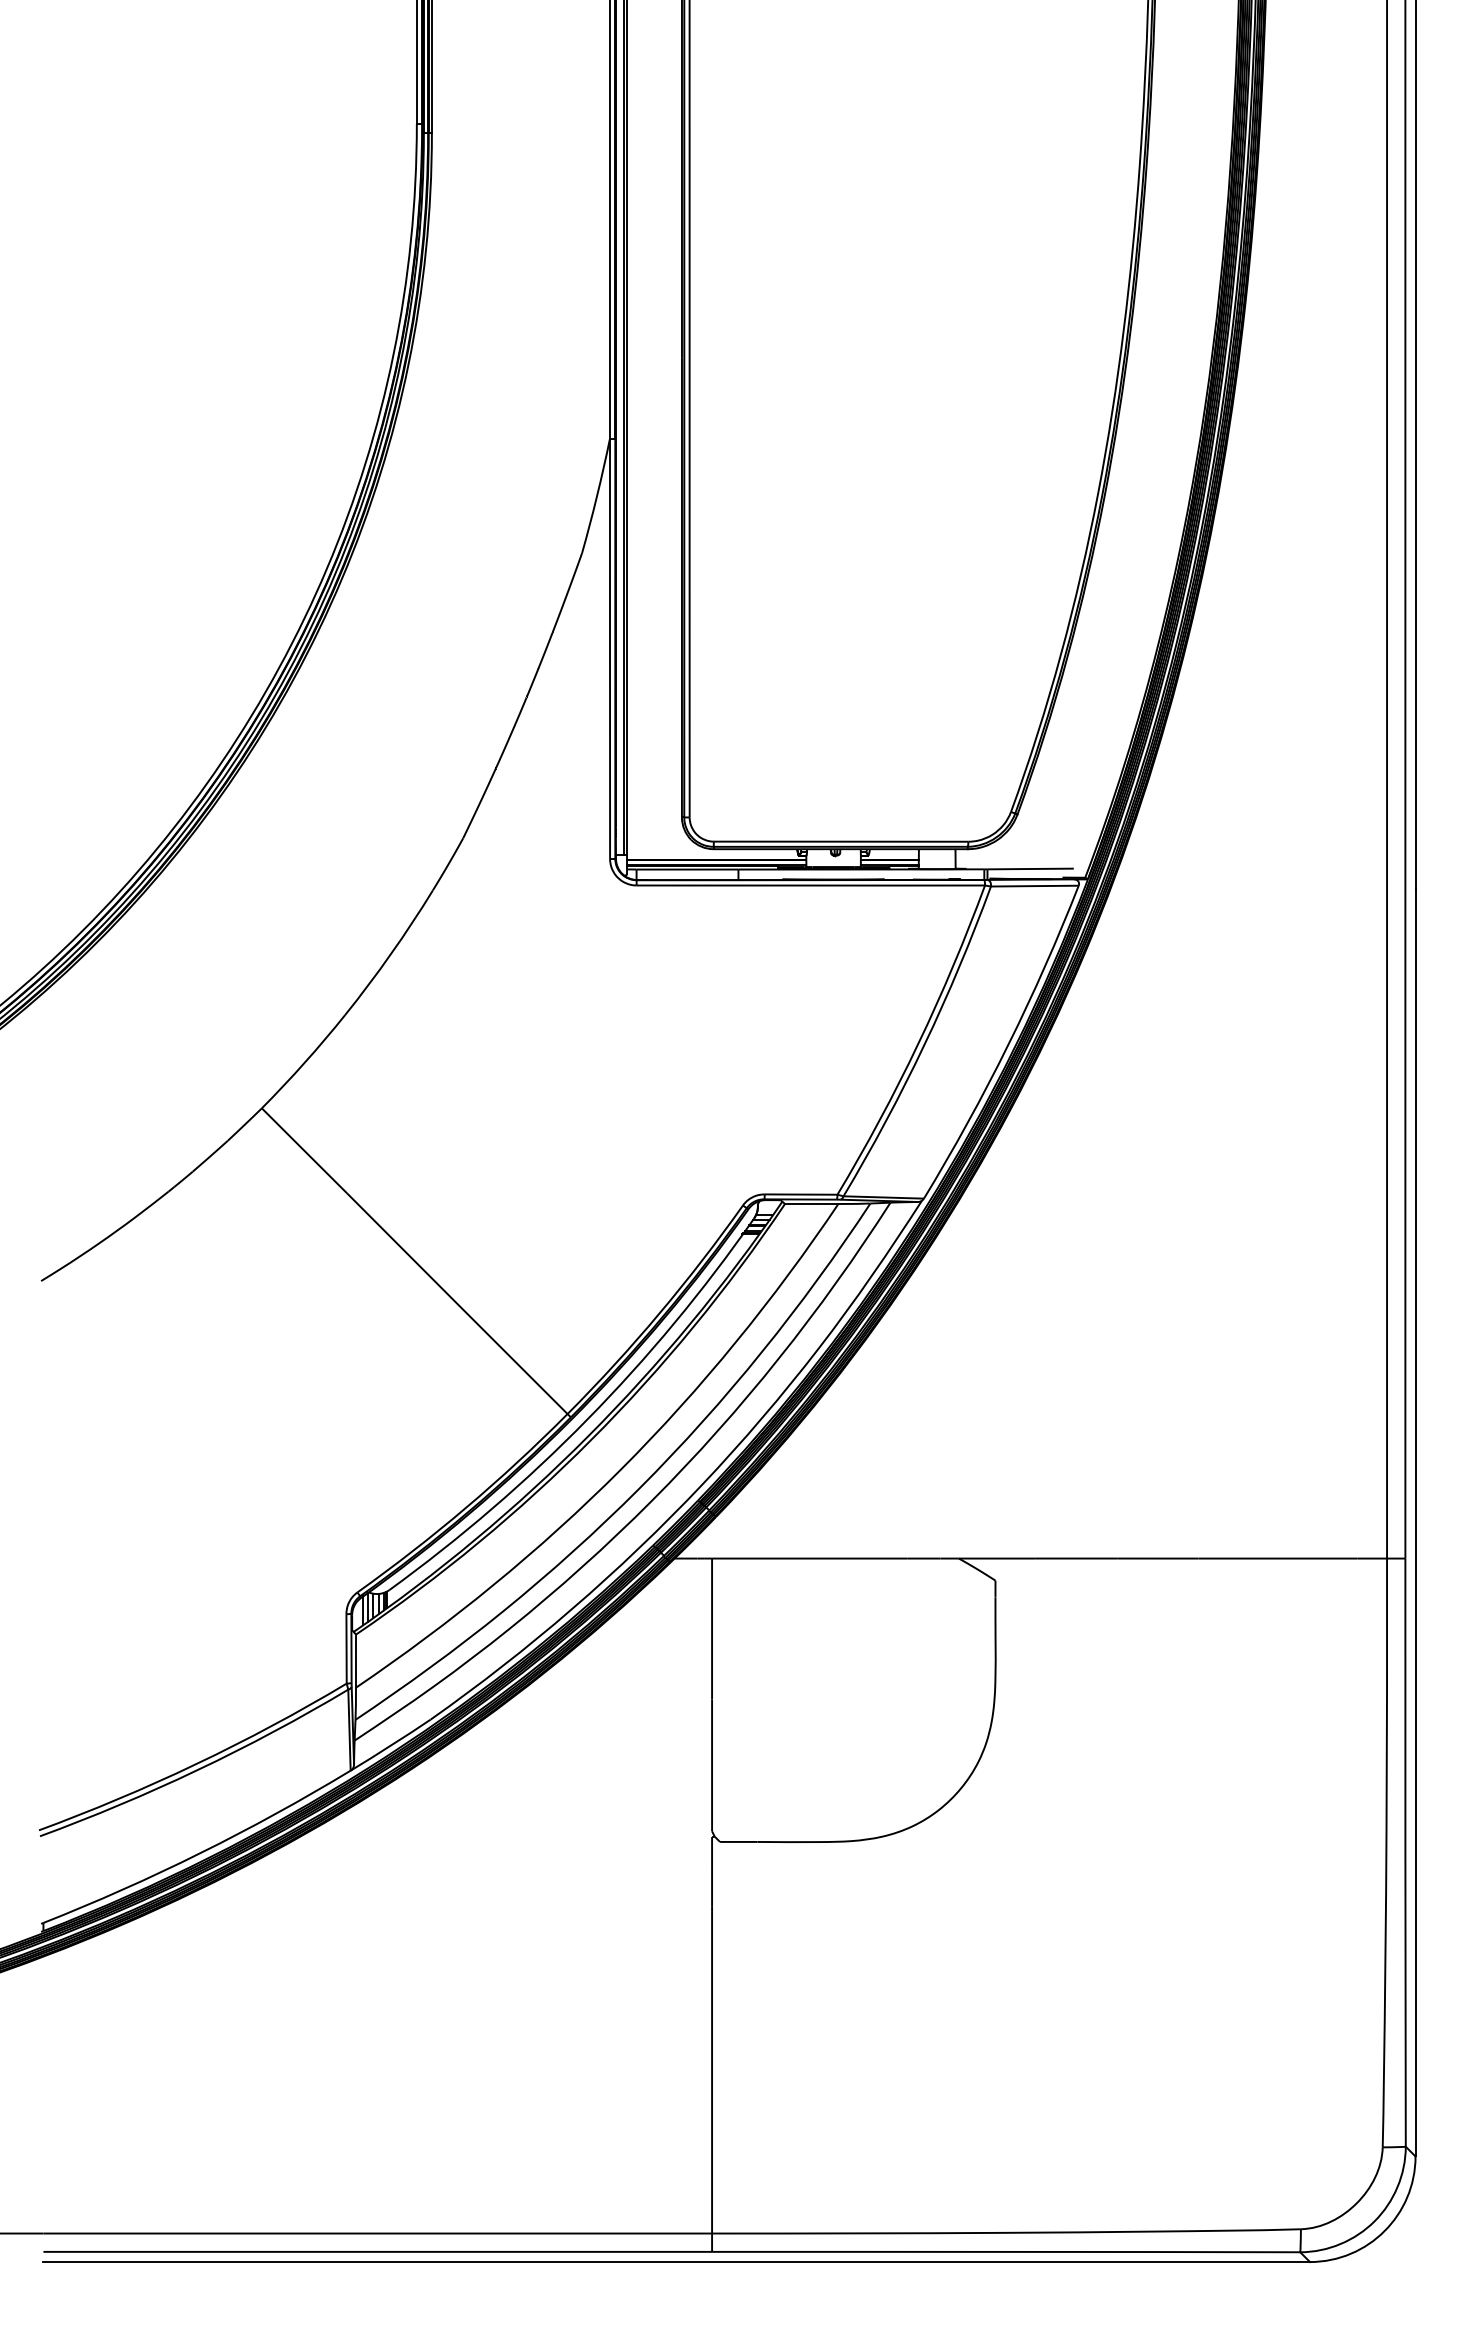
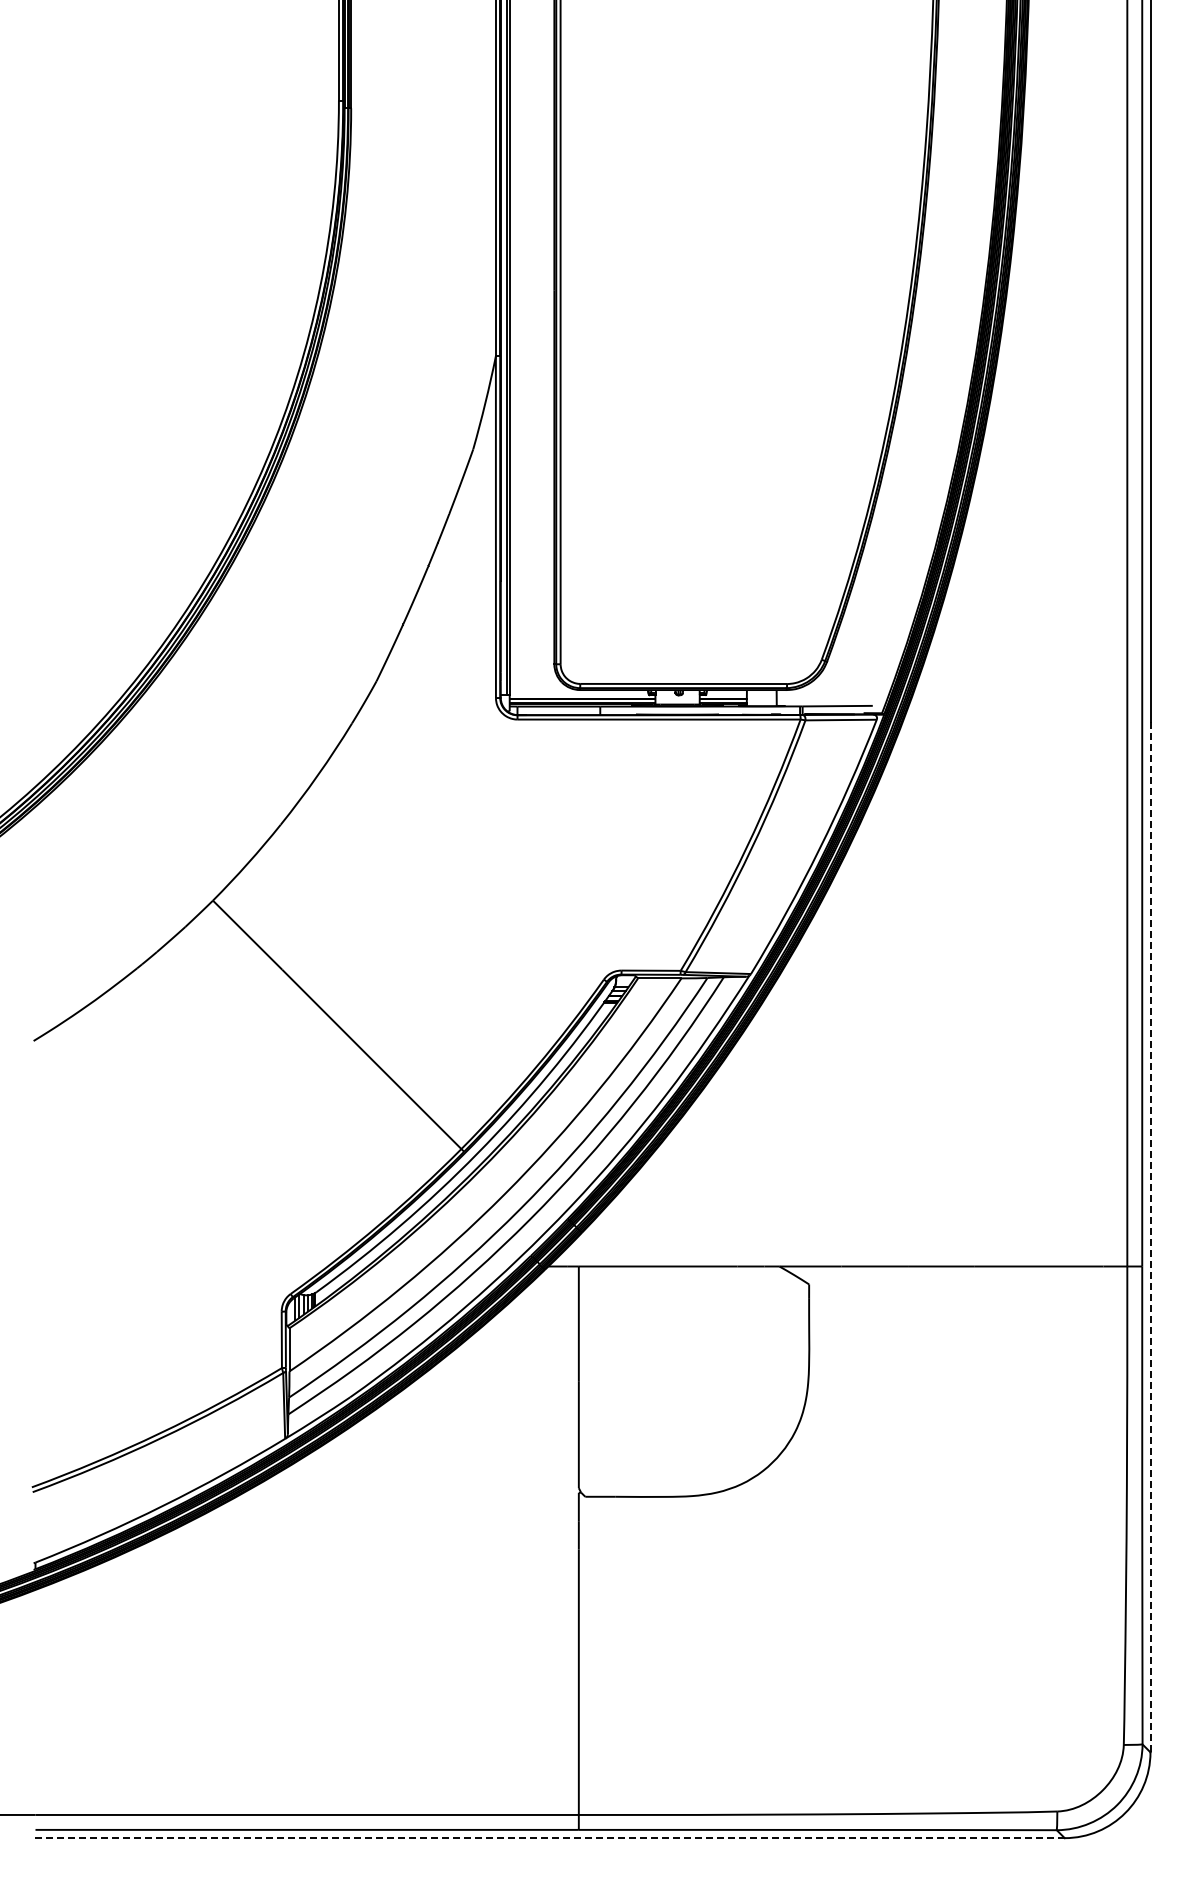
line: (1415, 1522) -> (1150, 1237), solid -> dashed
line: (677, 2262) -> (550, 1838), solid -> dashed

